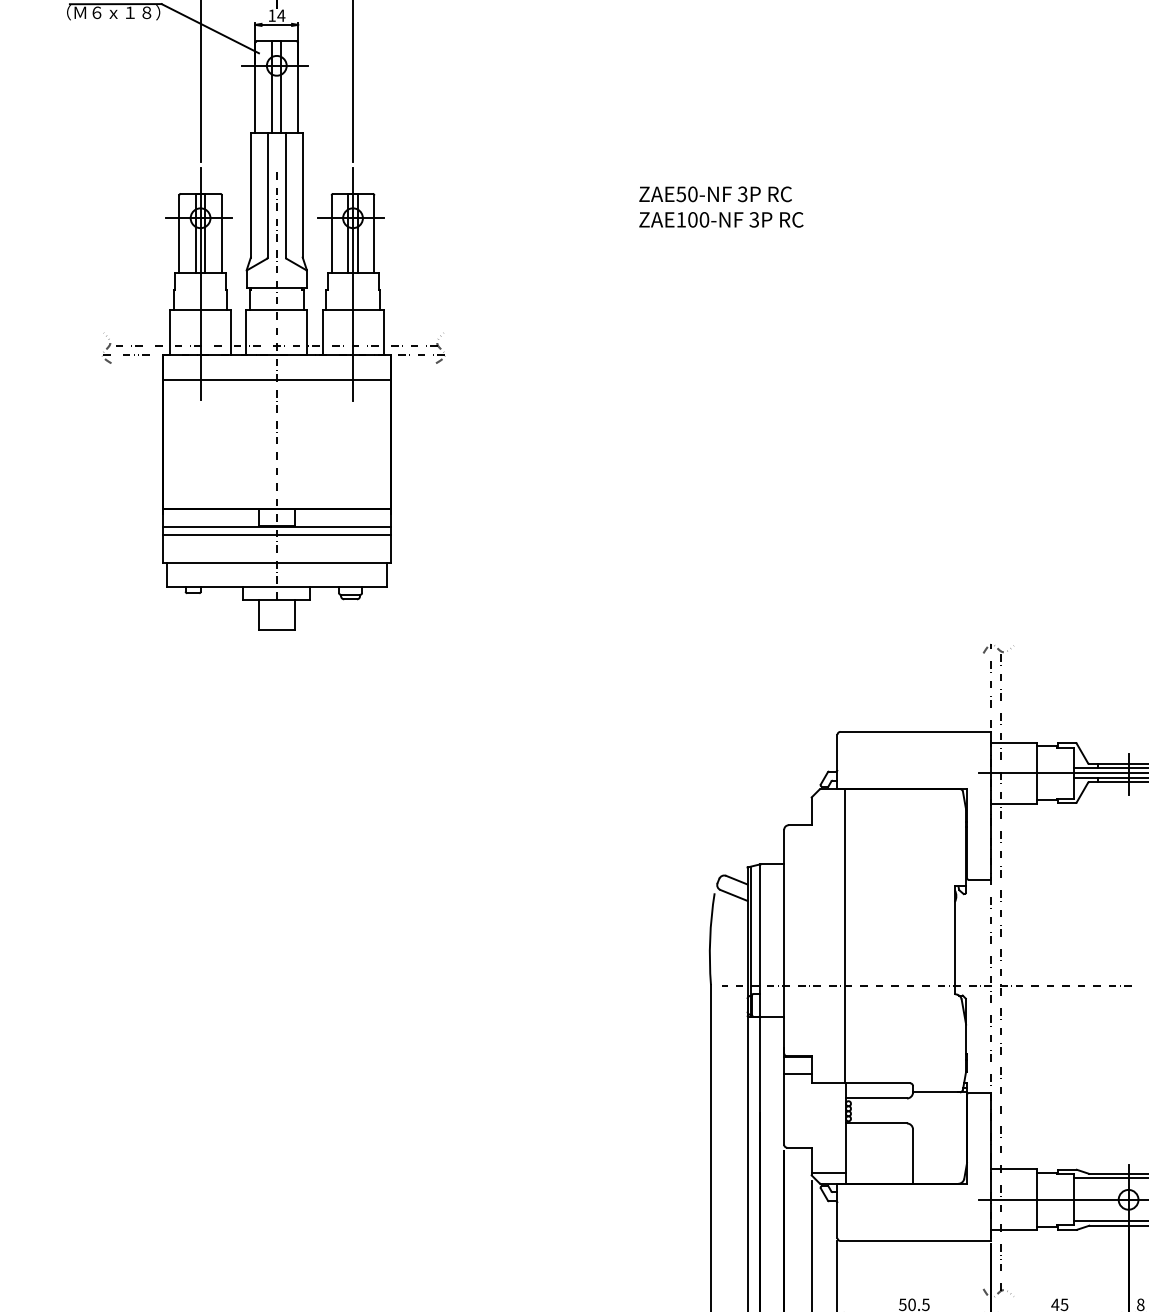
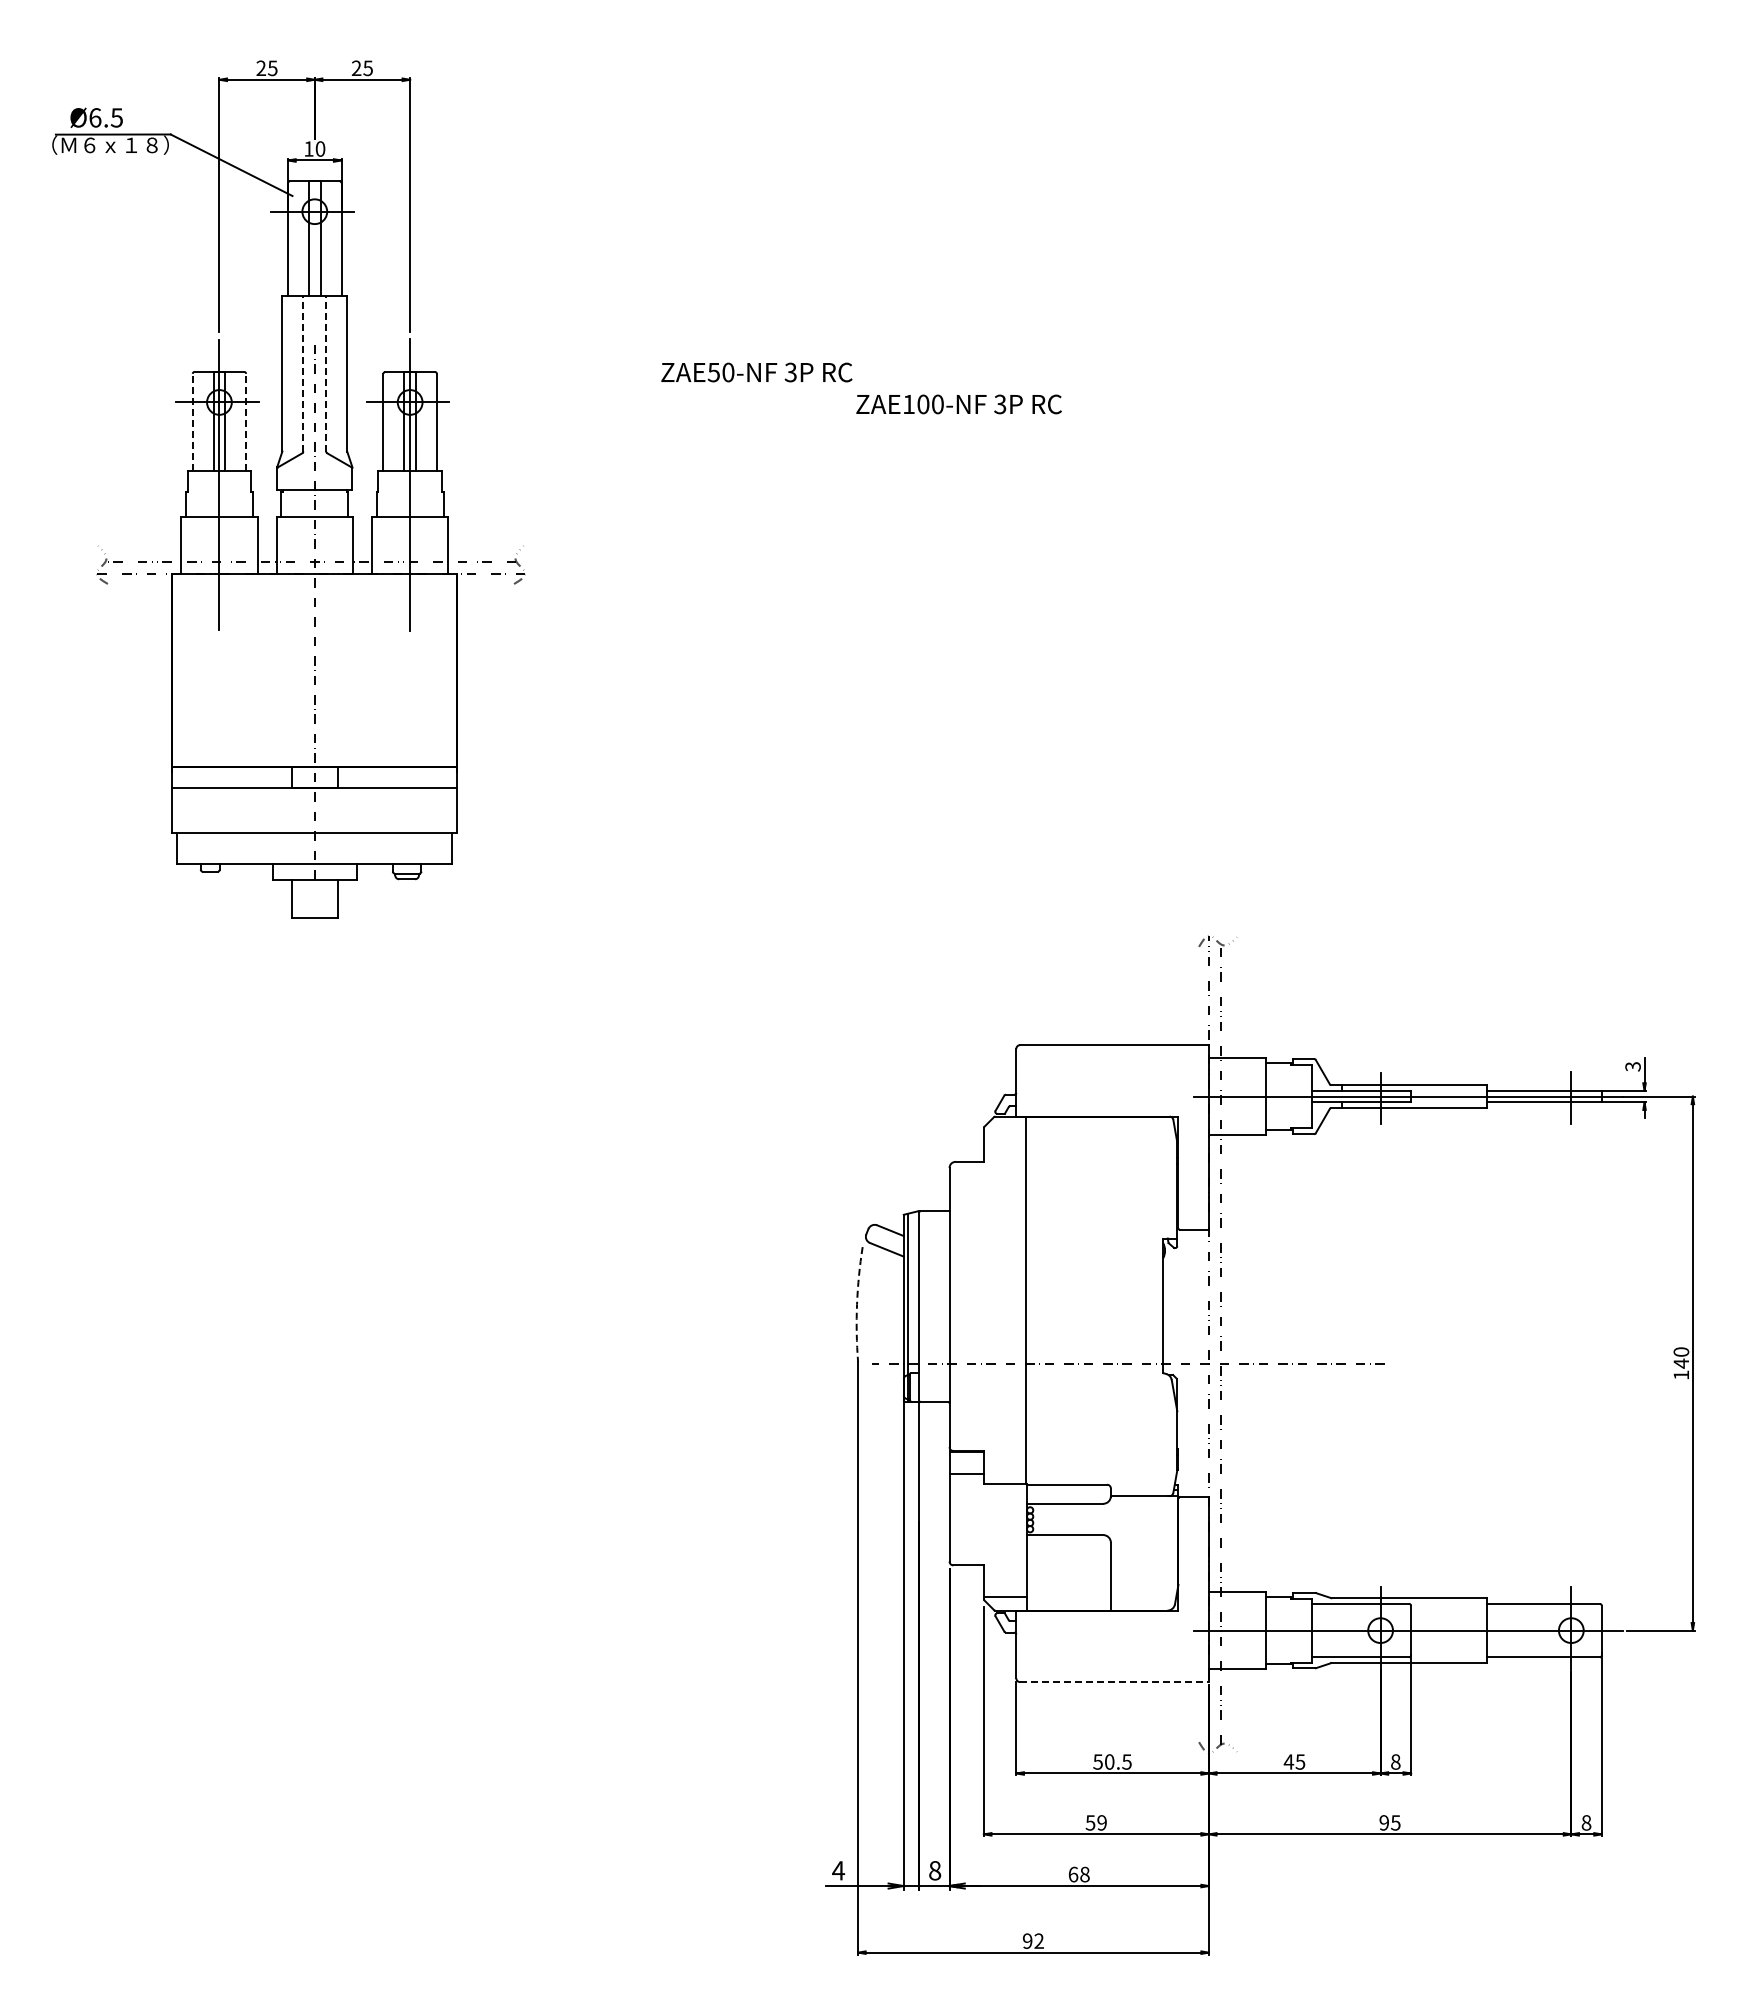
text: (281, 15) -> (320, 148), 14 -> 10
text: (715, 194) -> (756, 372), moved
line: (267, 195) -> (303, 373), solid -> dashed
line: (286, 195) -> (326, 373), solid -> dashed
text: (720, 219) -> (958, 404), moved
line: (179, 234) -> (192, 422), solid -> dashed
line: (222, 234) -> (246, 422), solid -> dashed
line: (276, 379) -> (314, 604), removed
line: (276, 535) -> (314, 799), removed
arc: (710, 939) -> (857, 1304), solid -> dashed
line: (916, 1241) -> (1115, 1682), solid -> dashed

